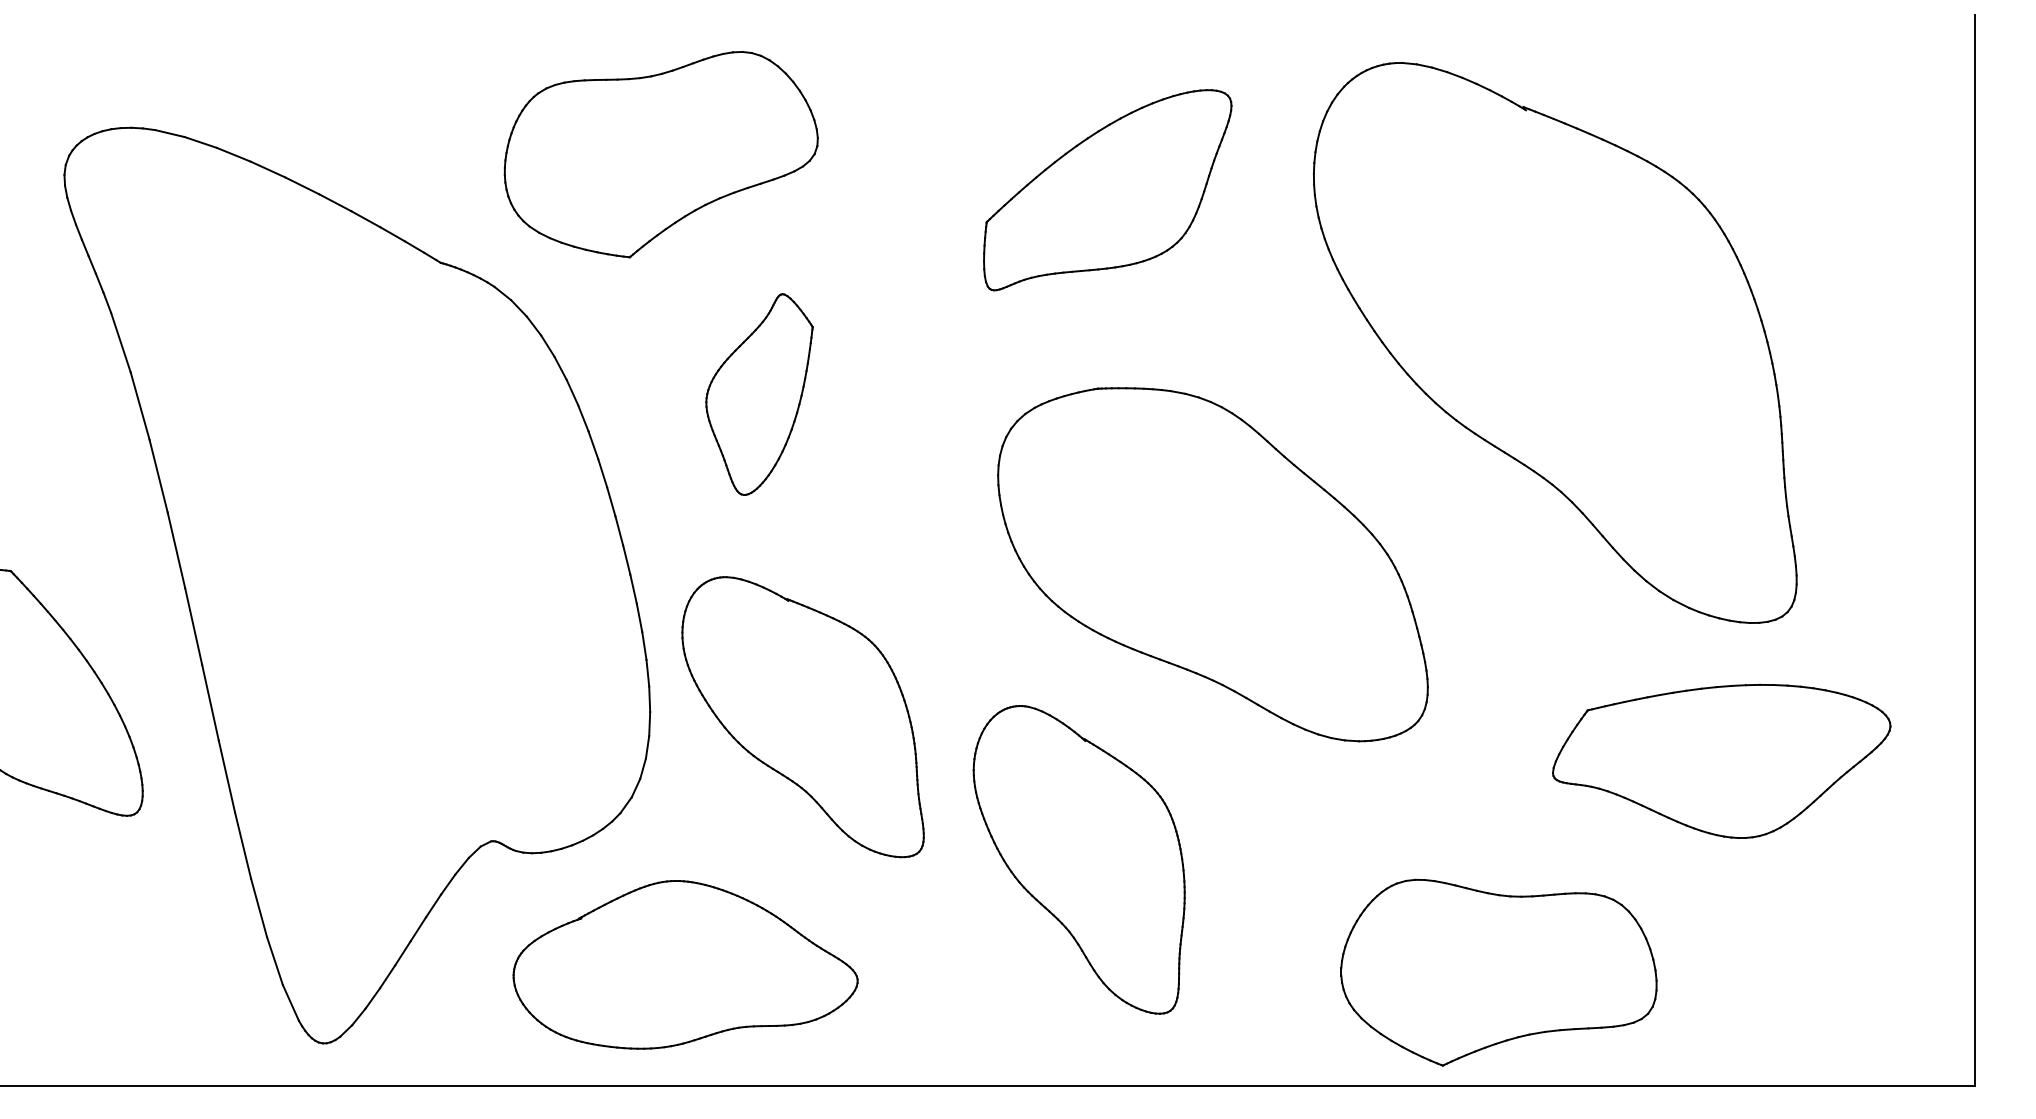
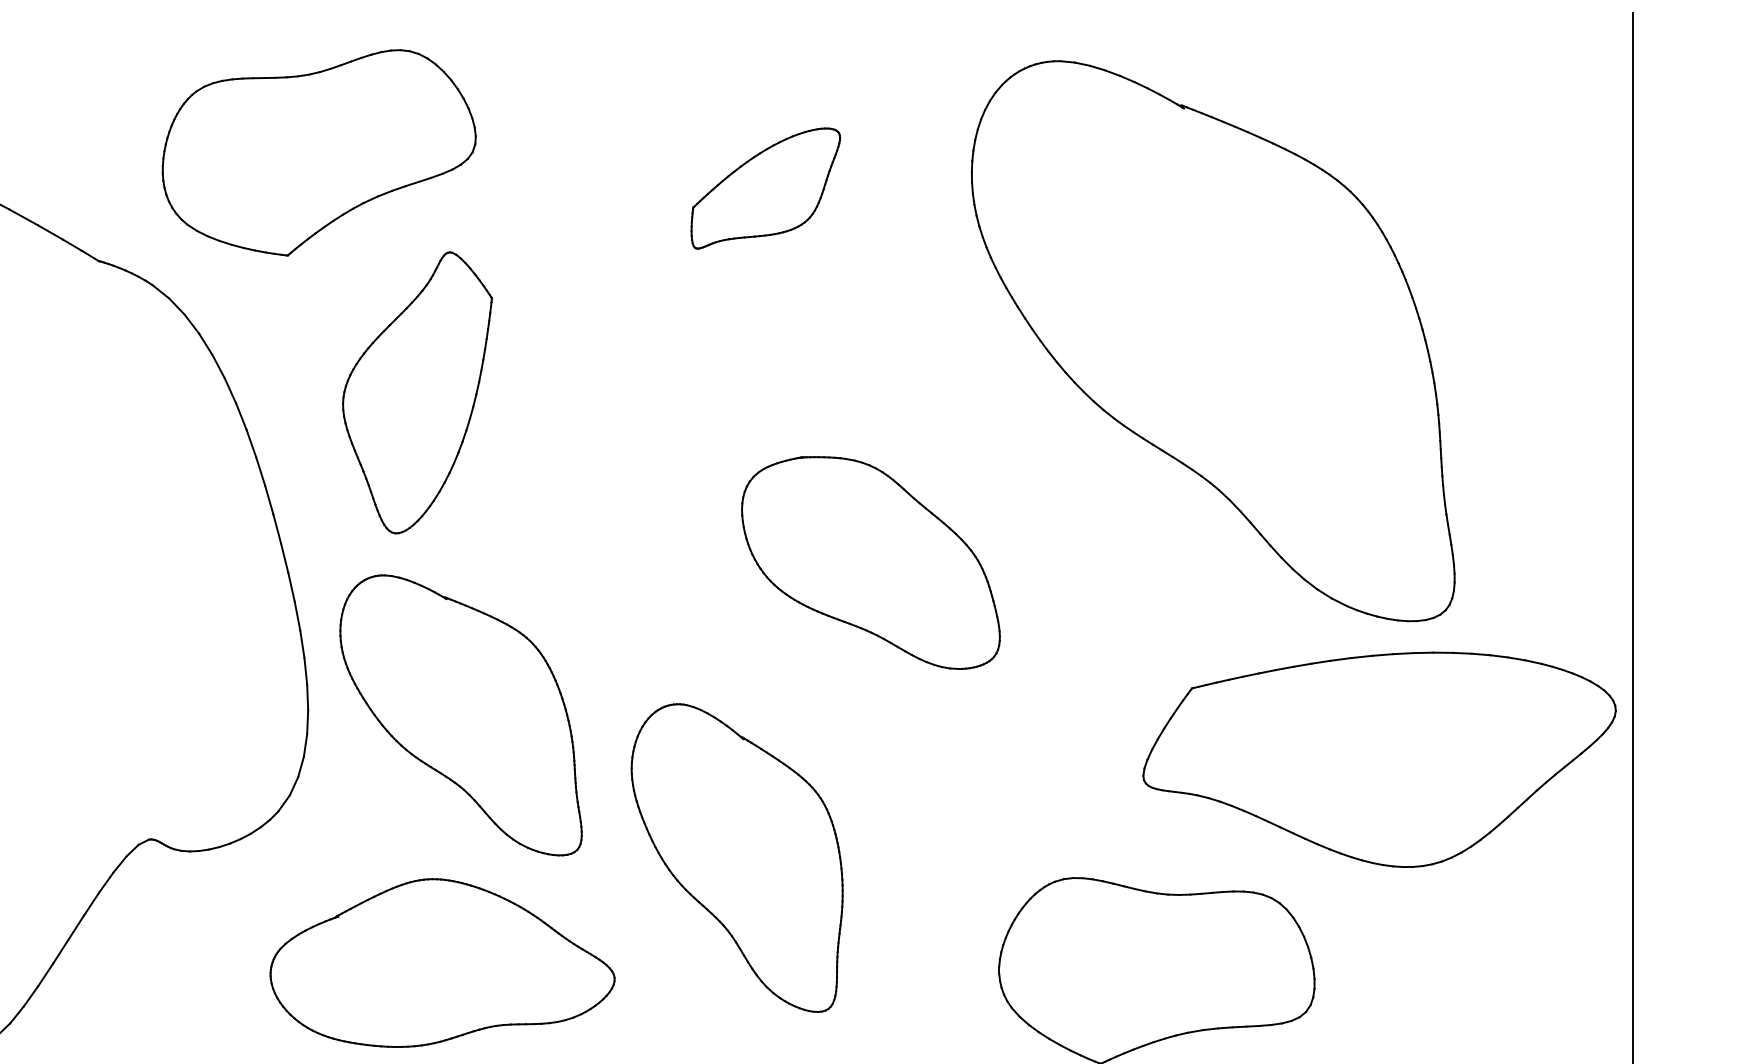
part: (1107, 190) -> (765, 188), size x0.6
part: (759, 394) -> (417, 392), size x1.4
part: (1212, 564) -> (870, 562), size x0.6
part: (1721, 760) -> (1379, 758), size x1.4
part: (685, 964) -> (442, 962), moved

